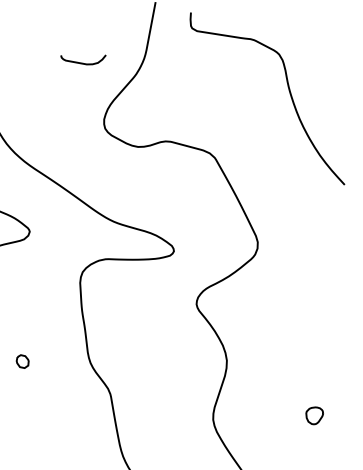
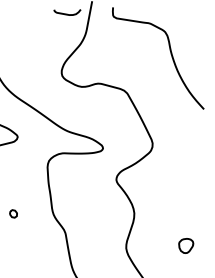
curve: (83, 61) -> (67, 13), moved
part: (315, 415) -> (186, 245), size x1.43

